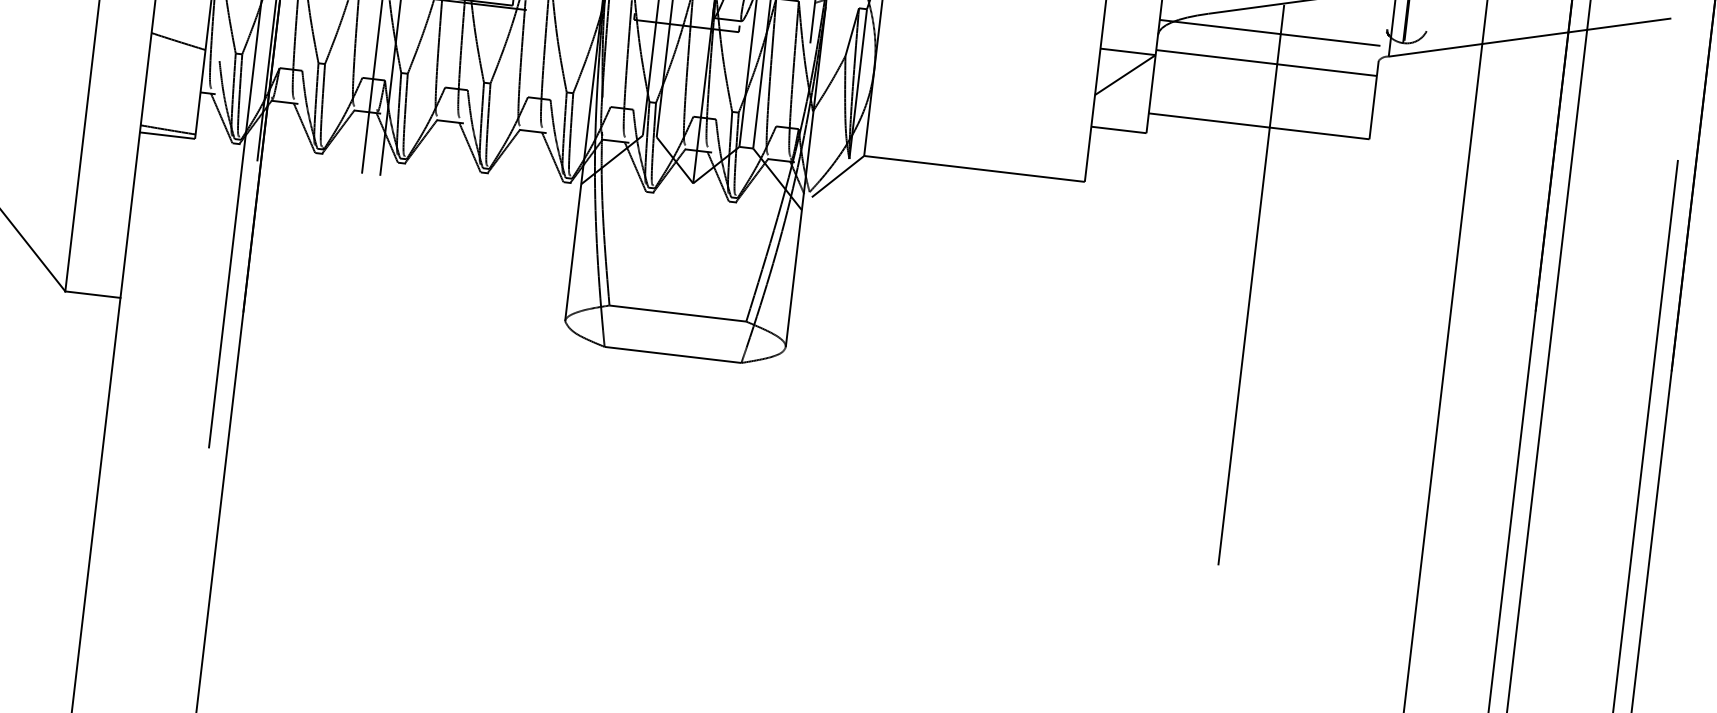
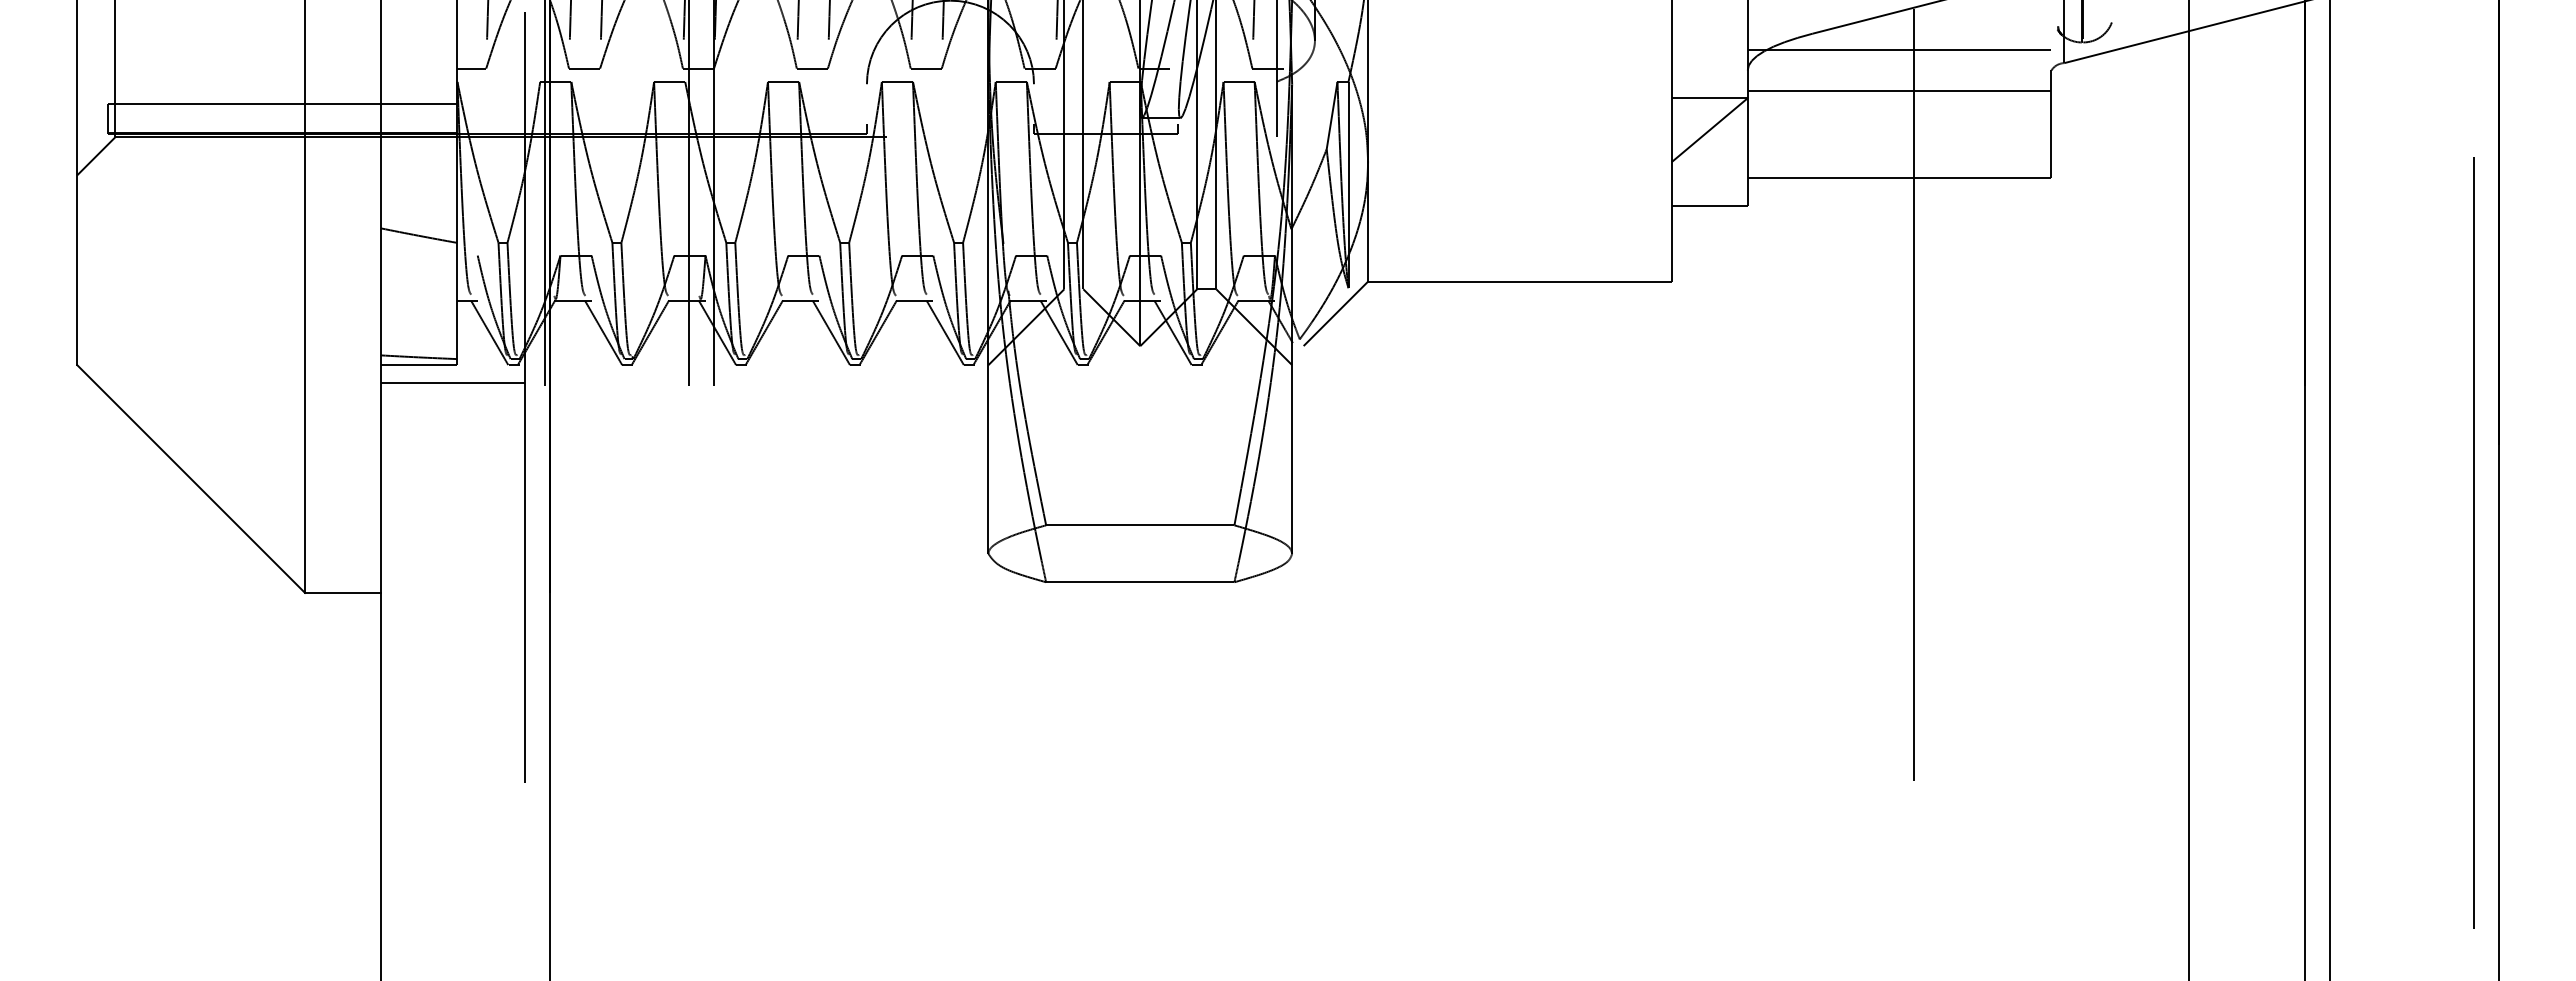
line: (191, 151) -> (453, 383), added

